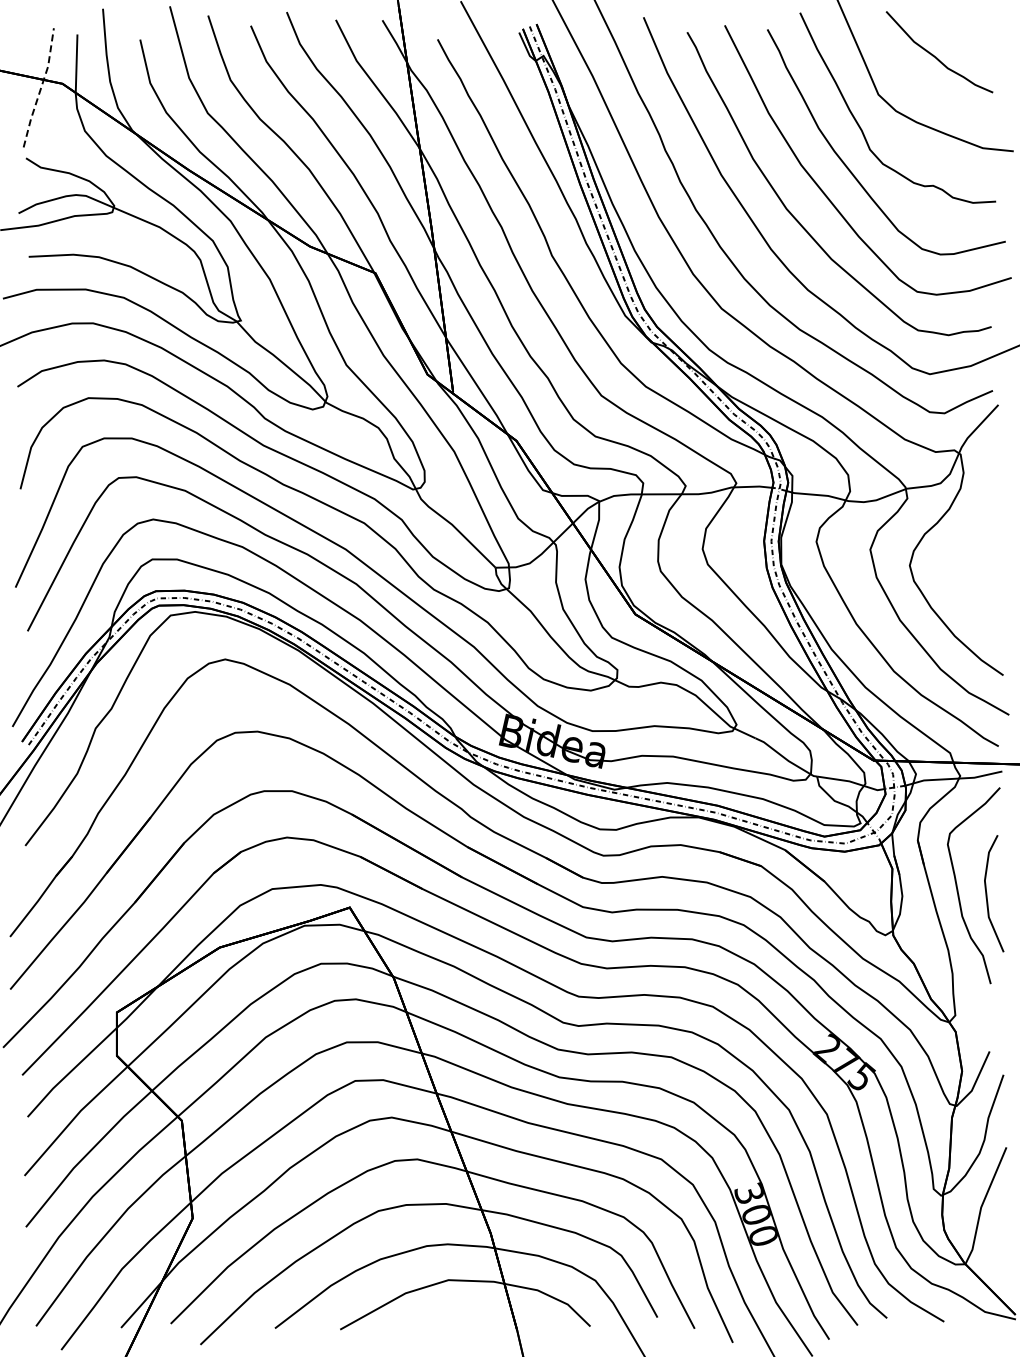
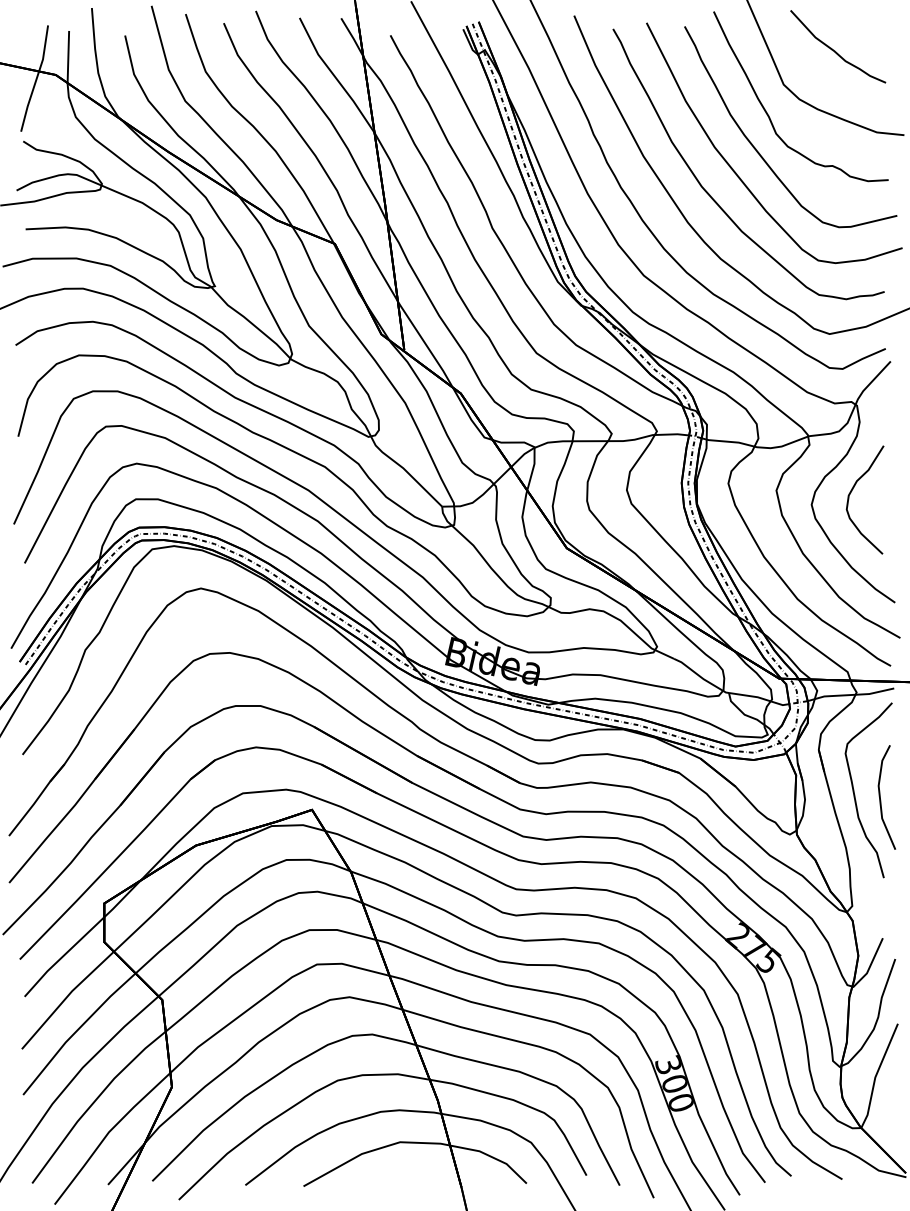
line: (41, 88) -> (37, 79), dashed -> solid
curve: (955, 550) -> (852, 491), added

